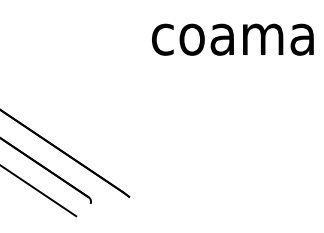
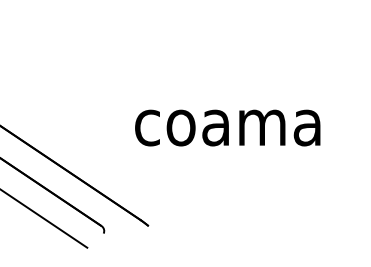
text: (232, 39) -> (227, 127), moved

